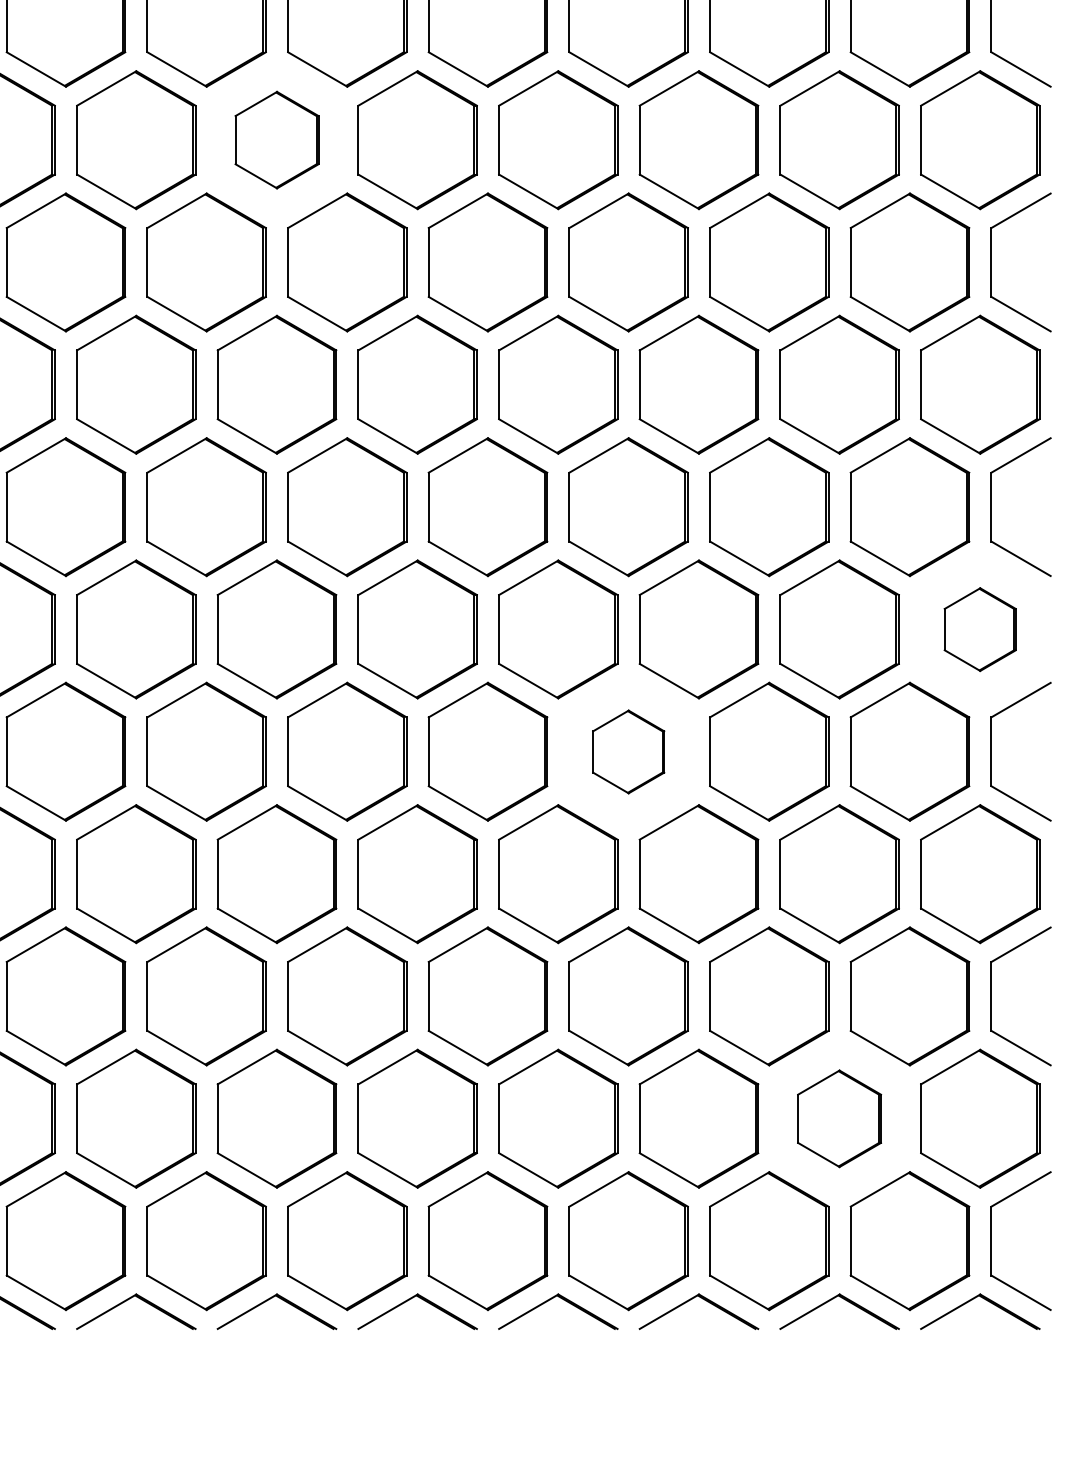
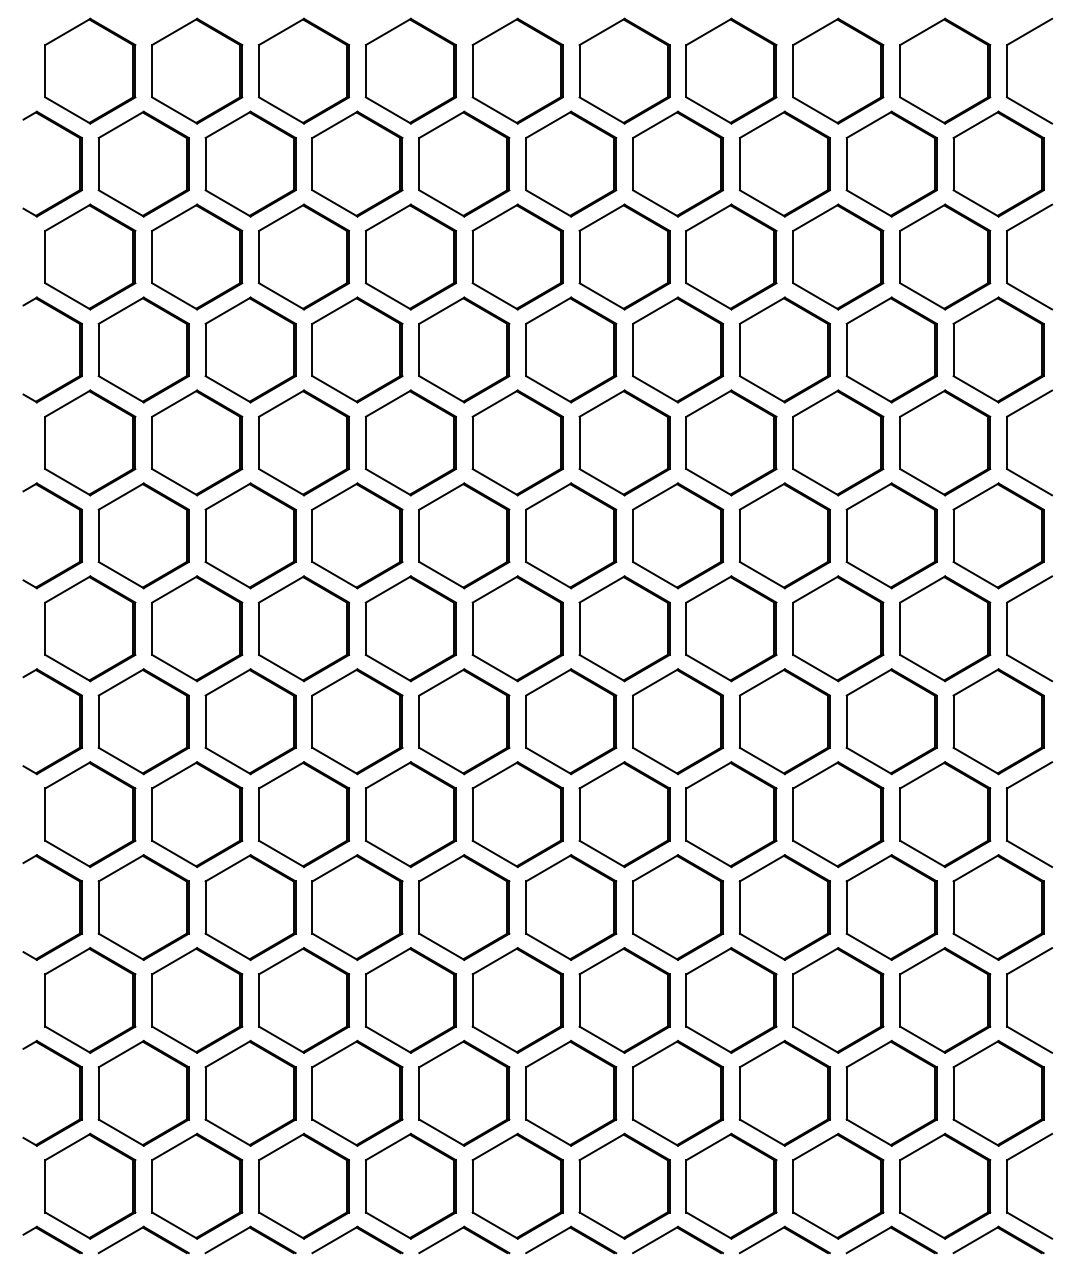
part: (277, 139) -> (464, 349), size x1.43
part: (980, 629) -> (998, 721), size x1.67
part: (628, 751) -> (731, 814), size x1.67
part: (839, 1118) -> (891, 1093), size x1.43

